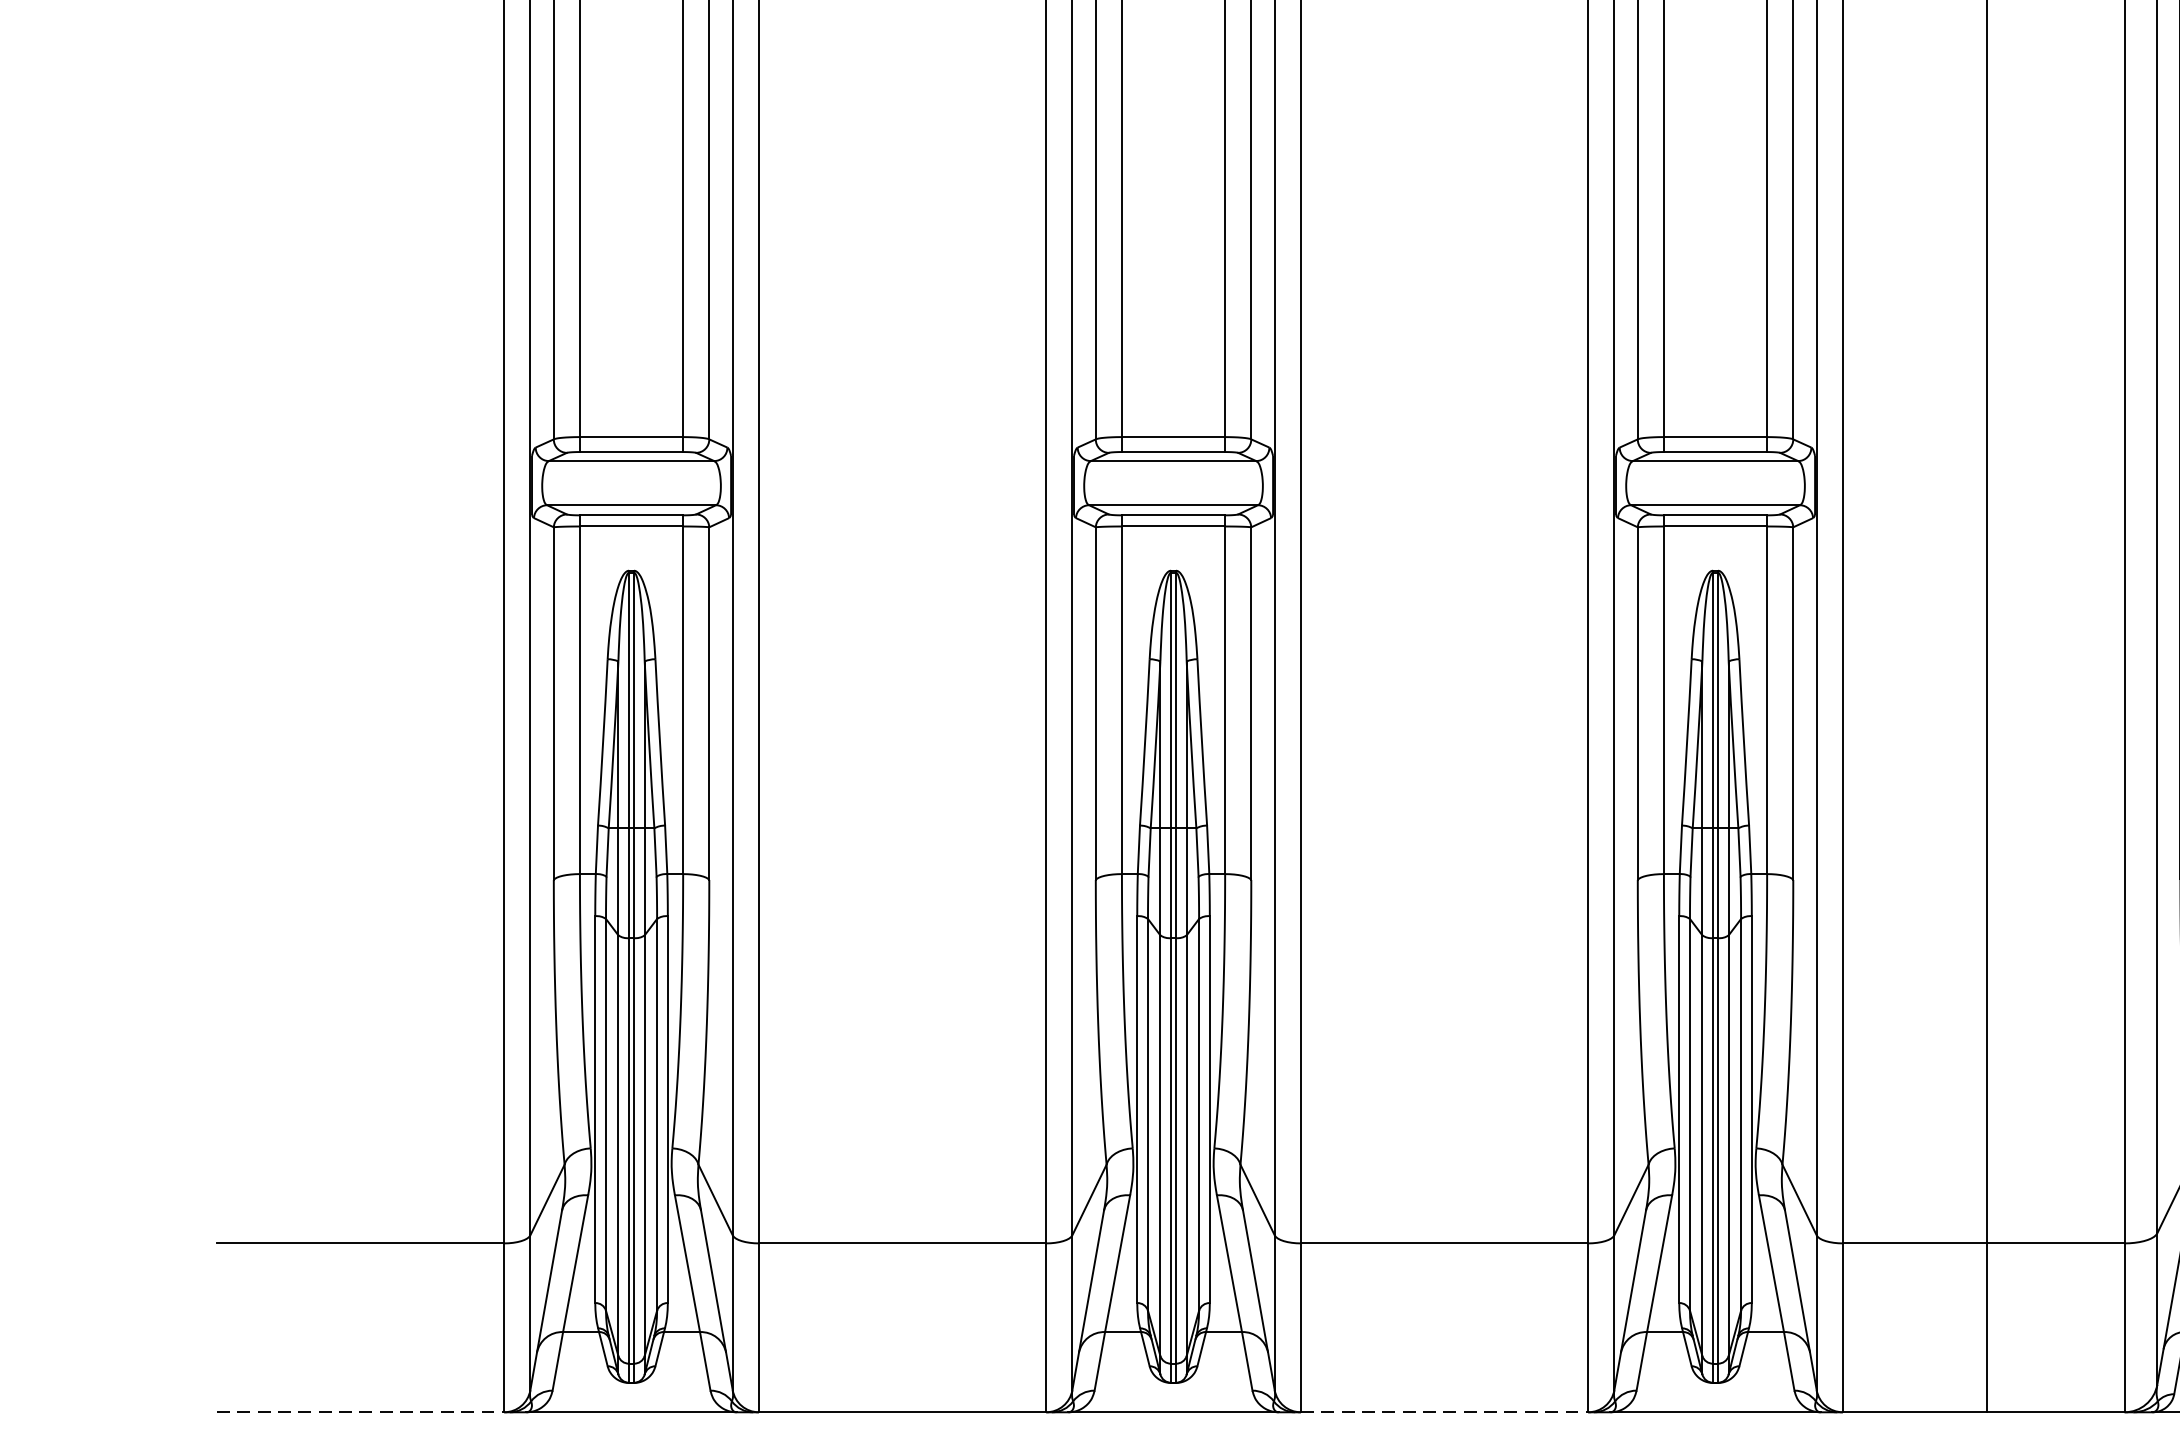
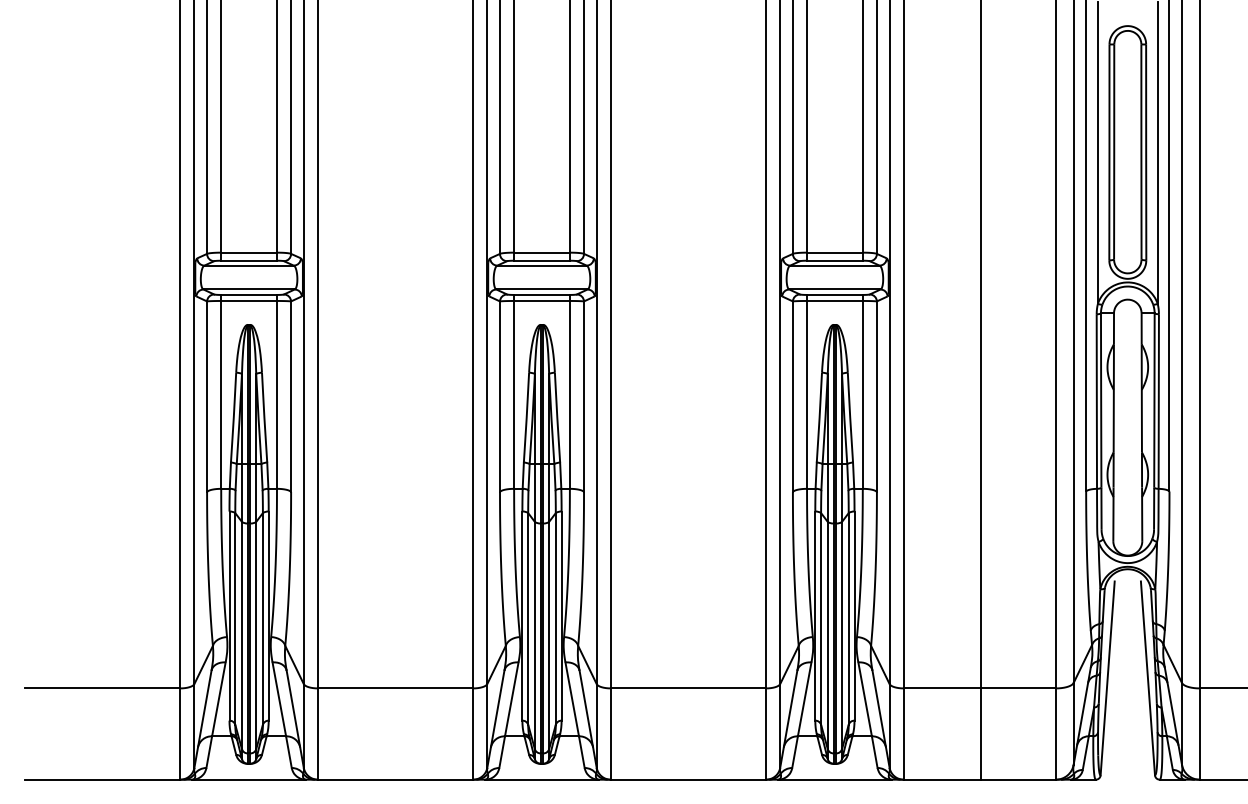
line: (360, 1411) -> (102, 779), dashed -> solid
line: (1444, 1411) -> (688, 779), dashed -> solid

